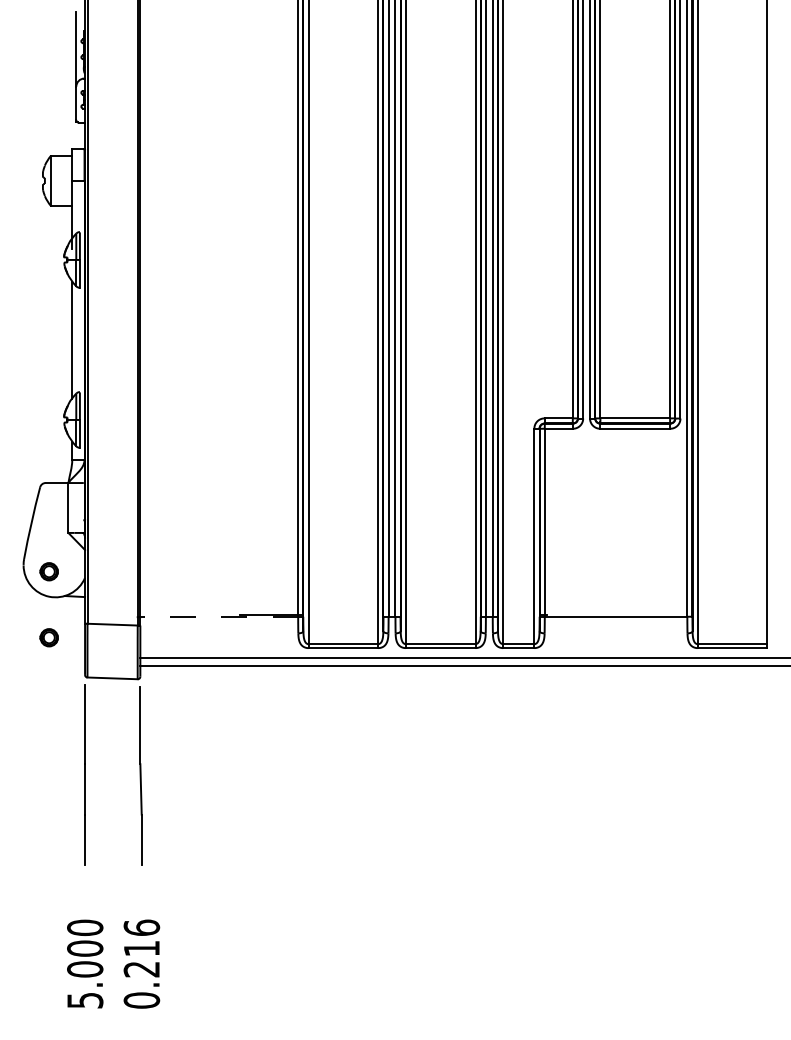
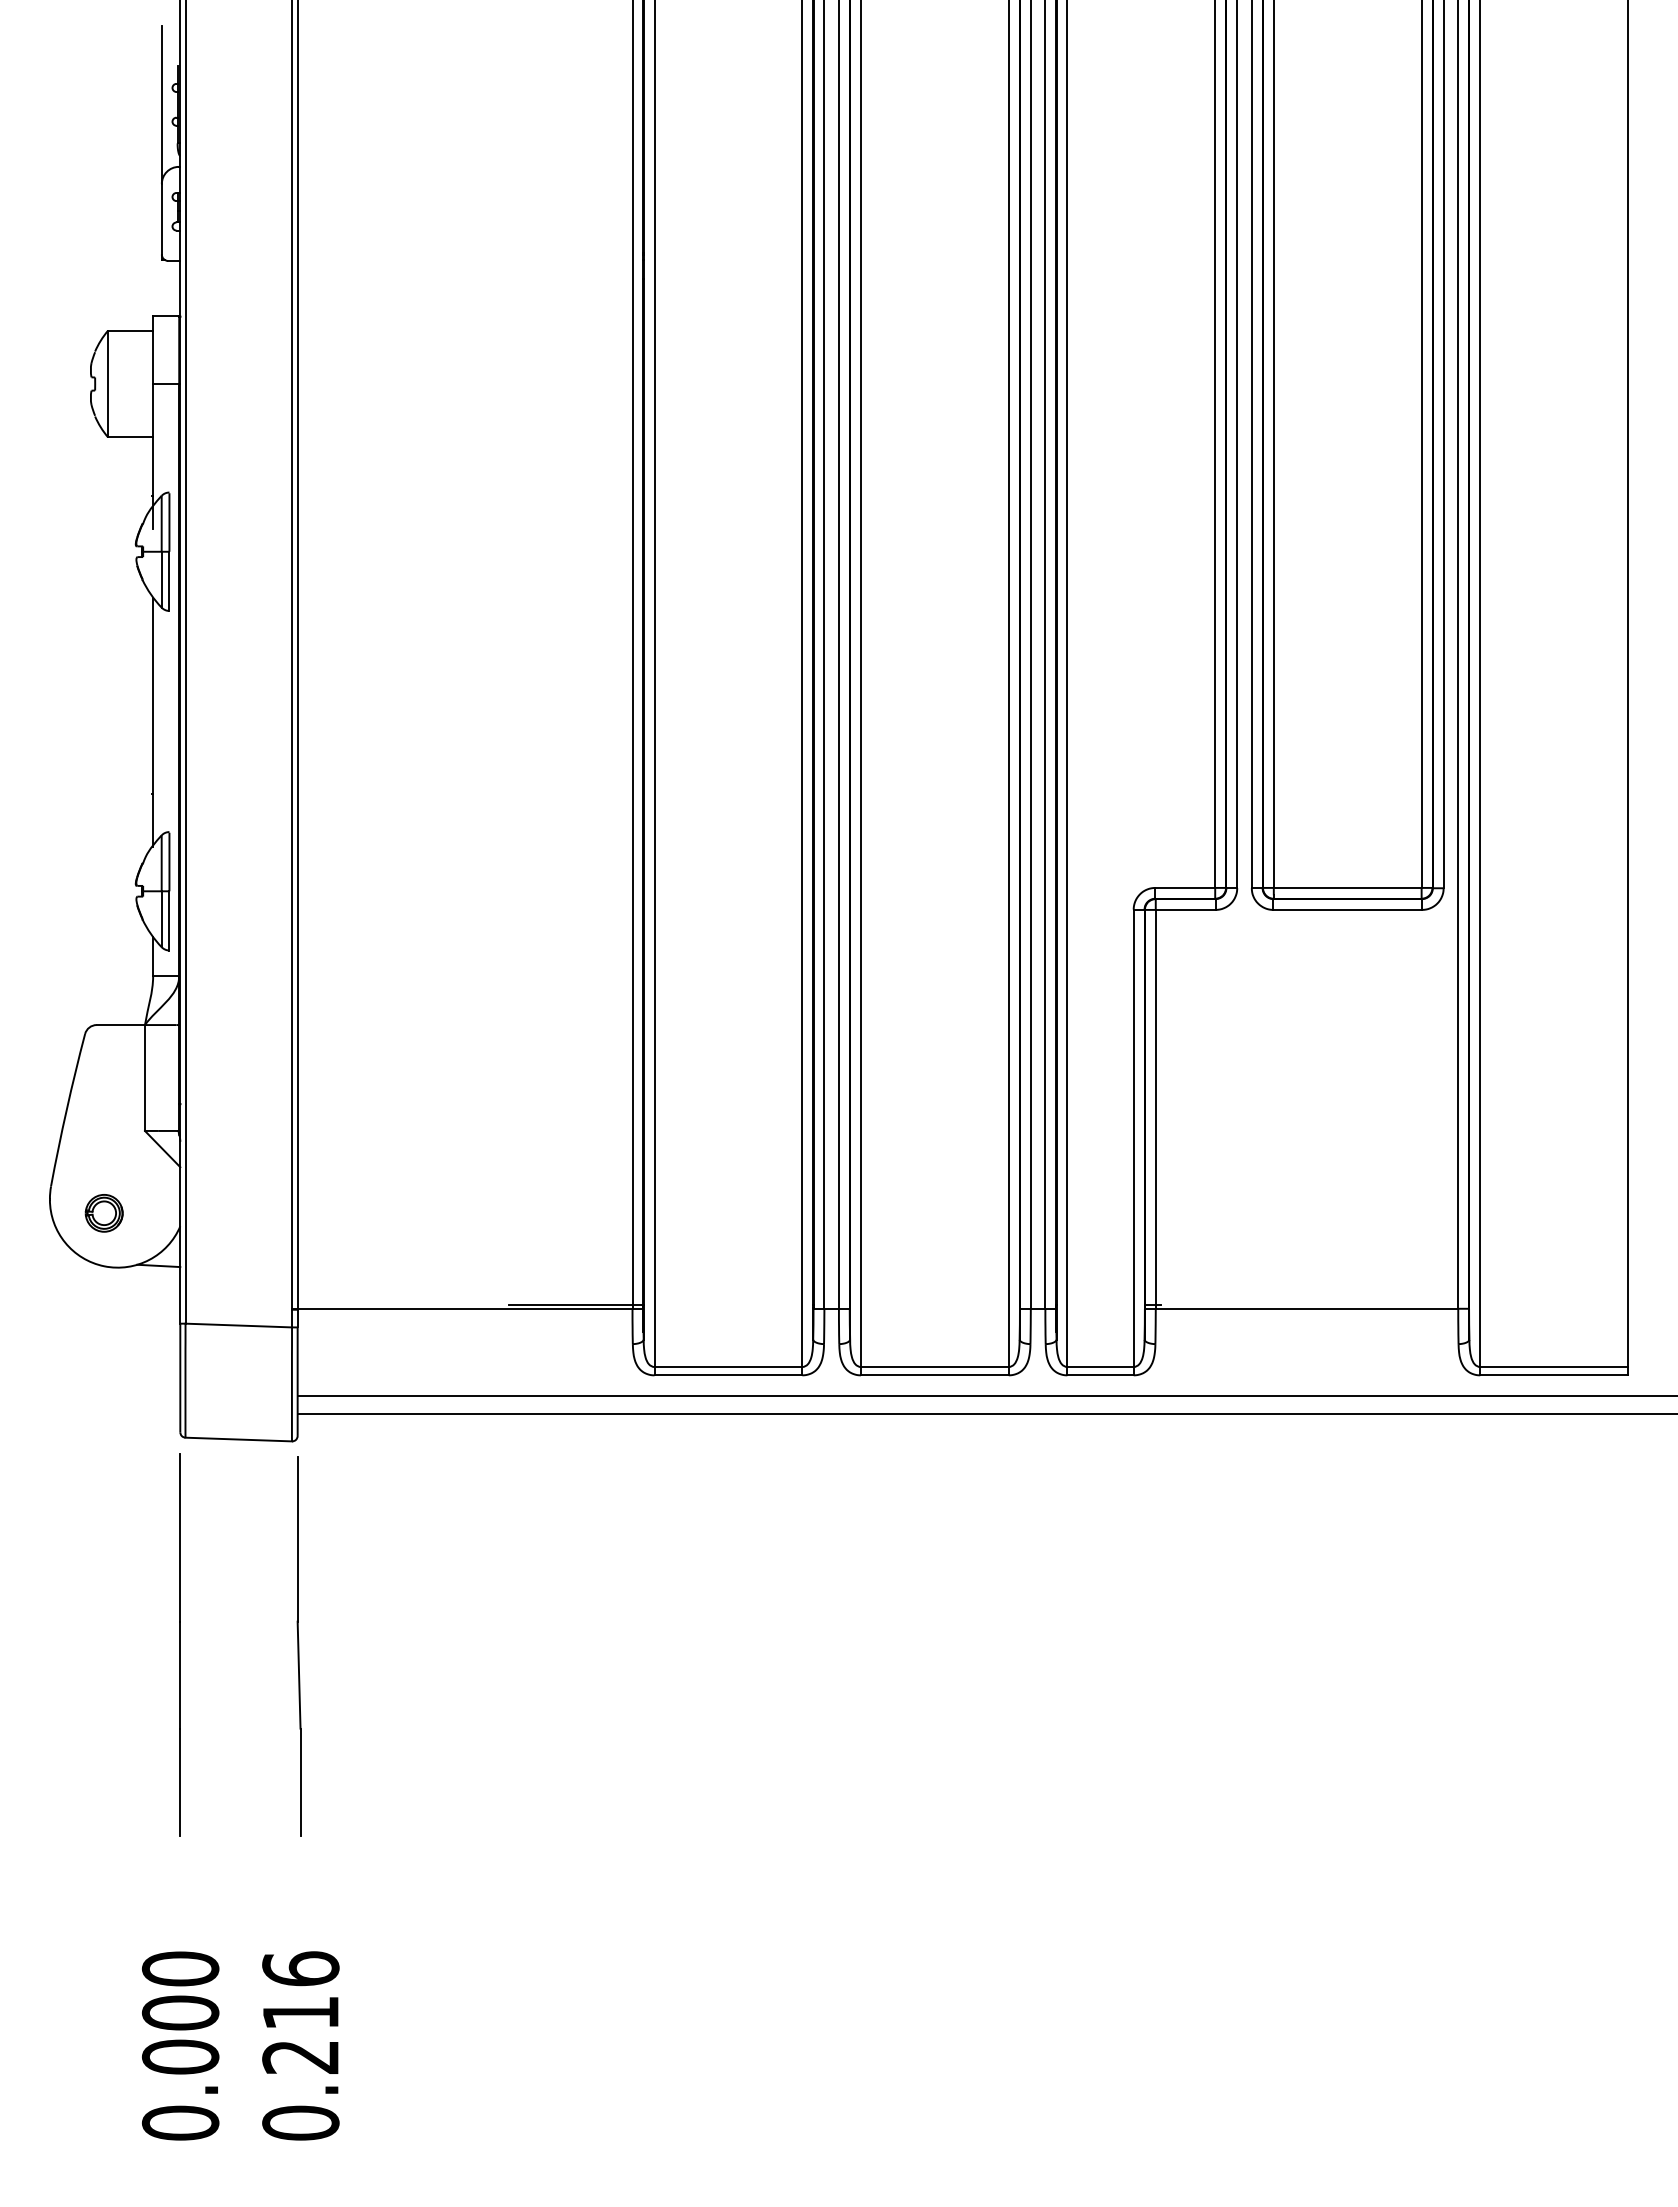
line: (217, 616) -> (461, 1308), dashed -> solid
part: (48, 637) -> (102, 1352), removed
text: (85, 1000) -> (181, 2123), 5.000 -> 0.000

